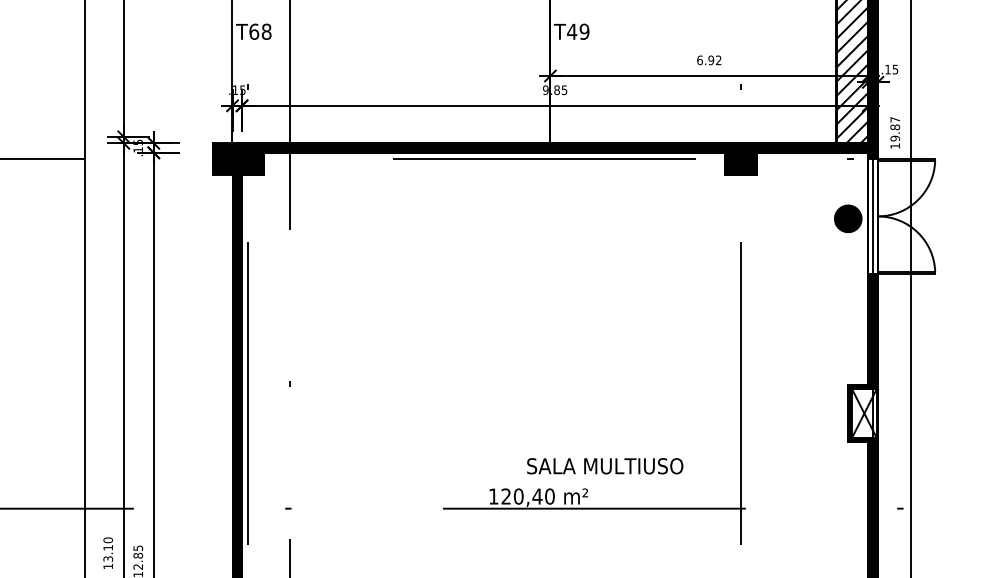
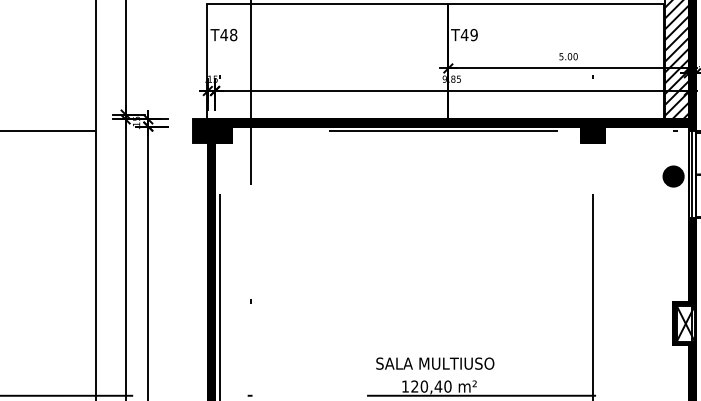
text: (254, 31) -> (224, 34), T68 -> T48
text: (709, 60) -> (568, 56), 6.92 -> 5.00
text: (605, 466) -> (435, 363), moved

